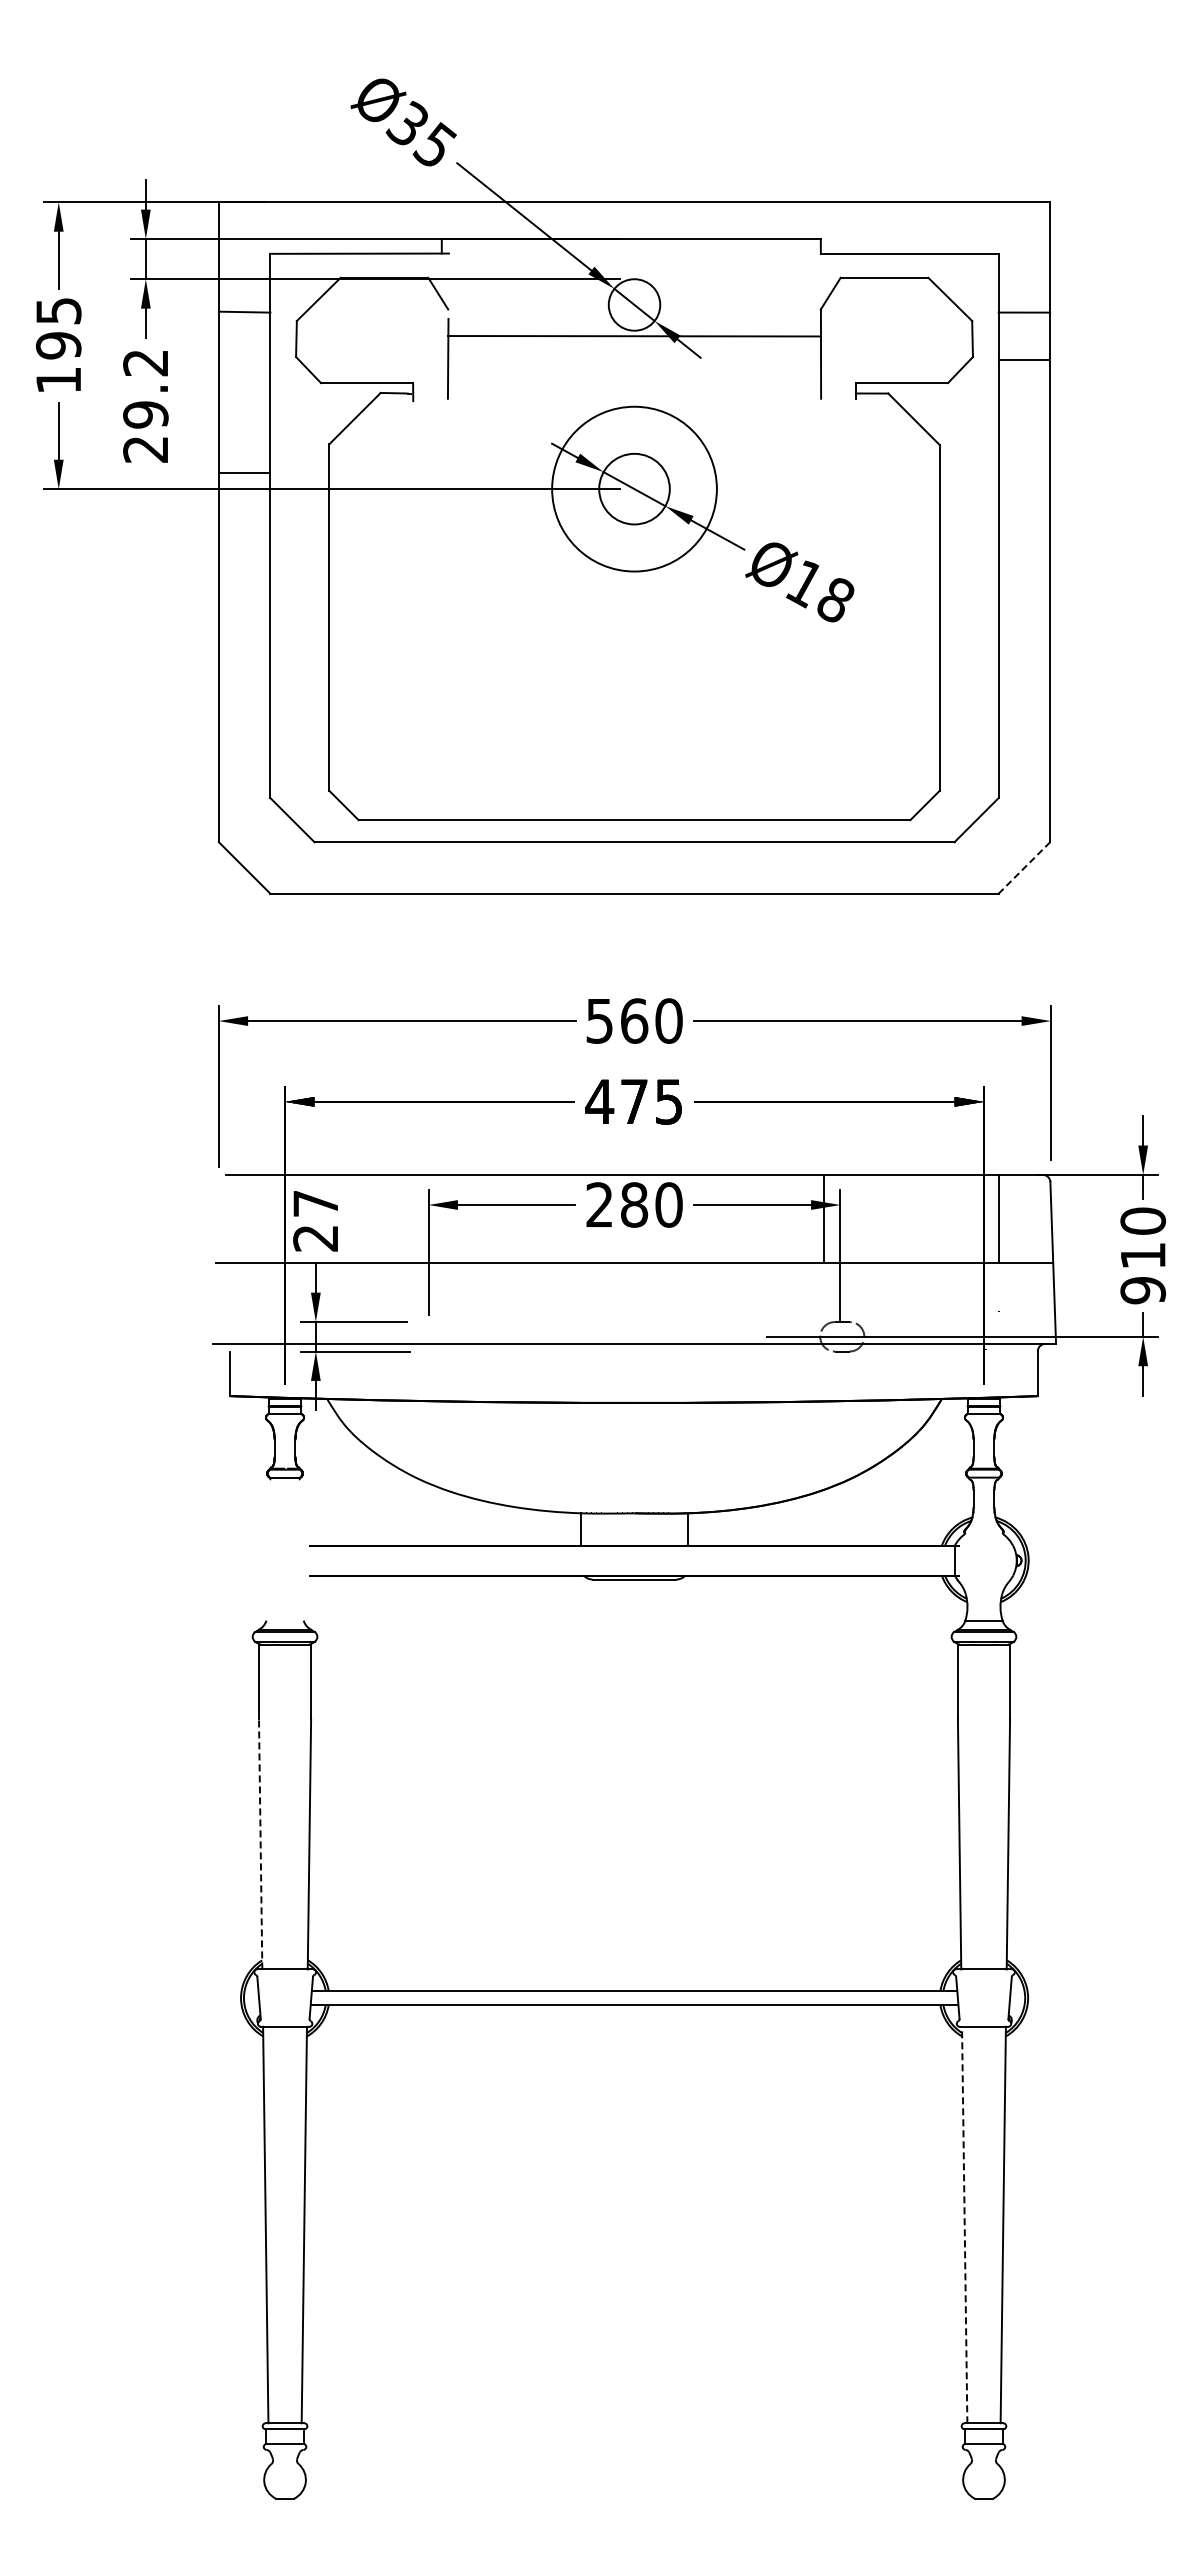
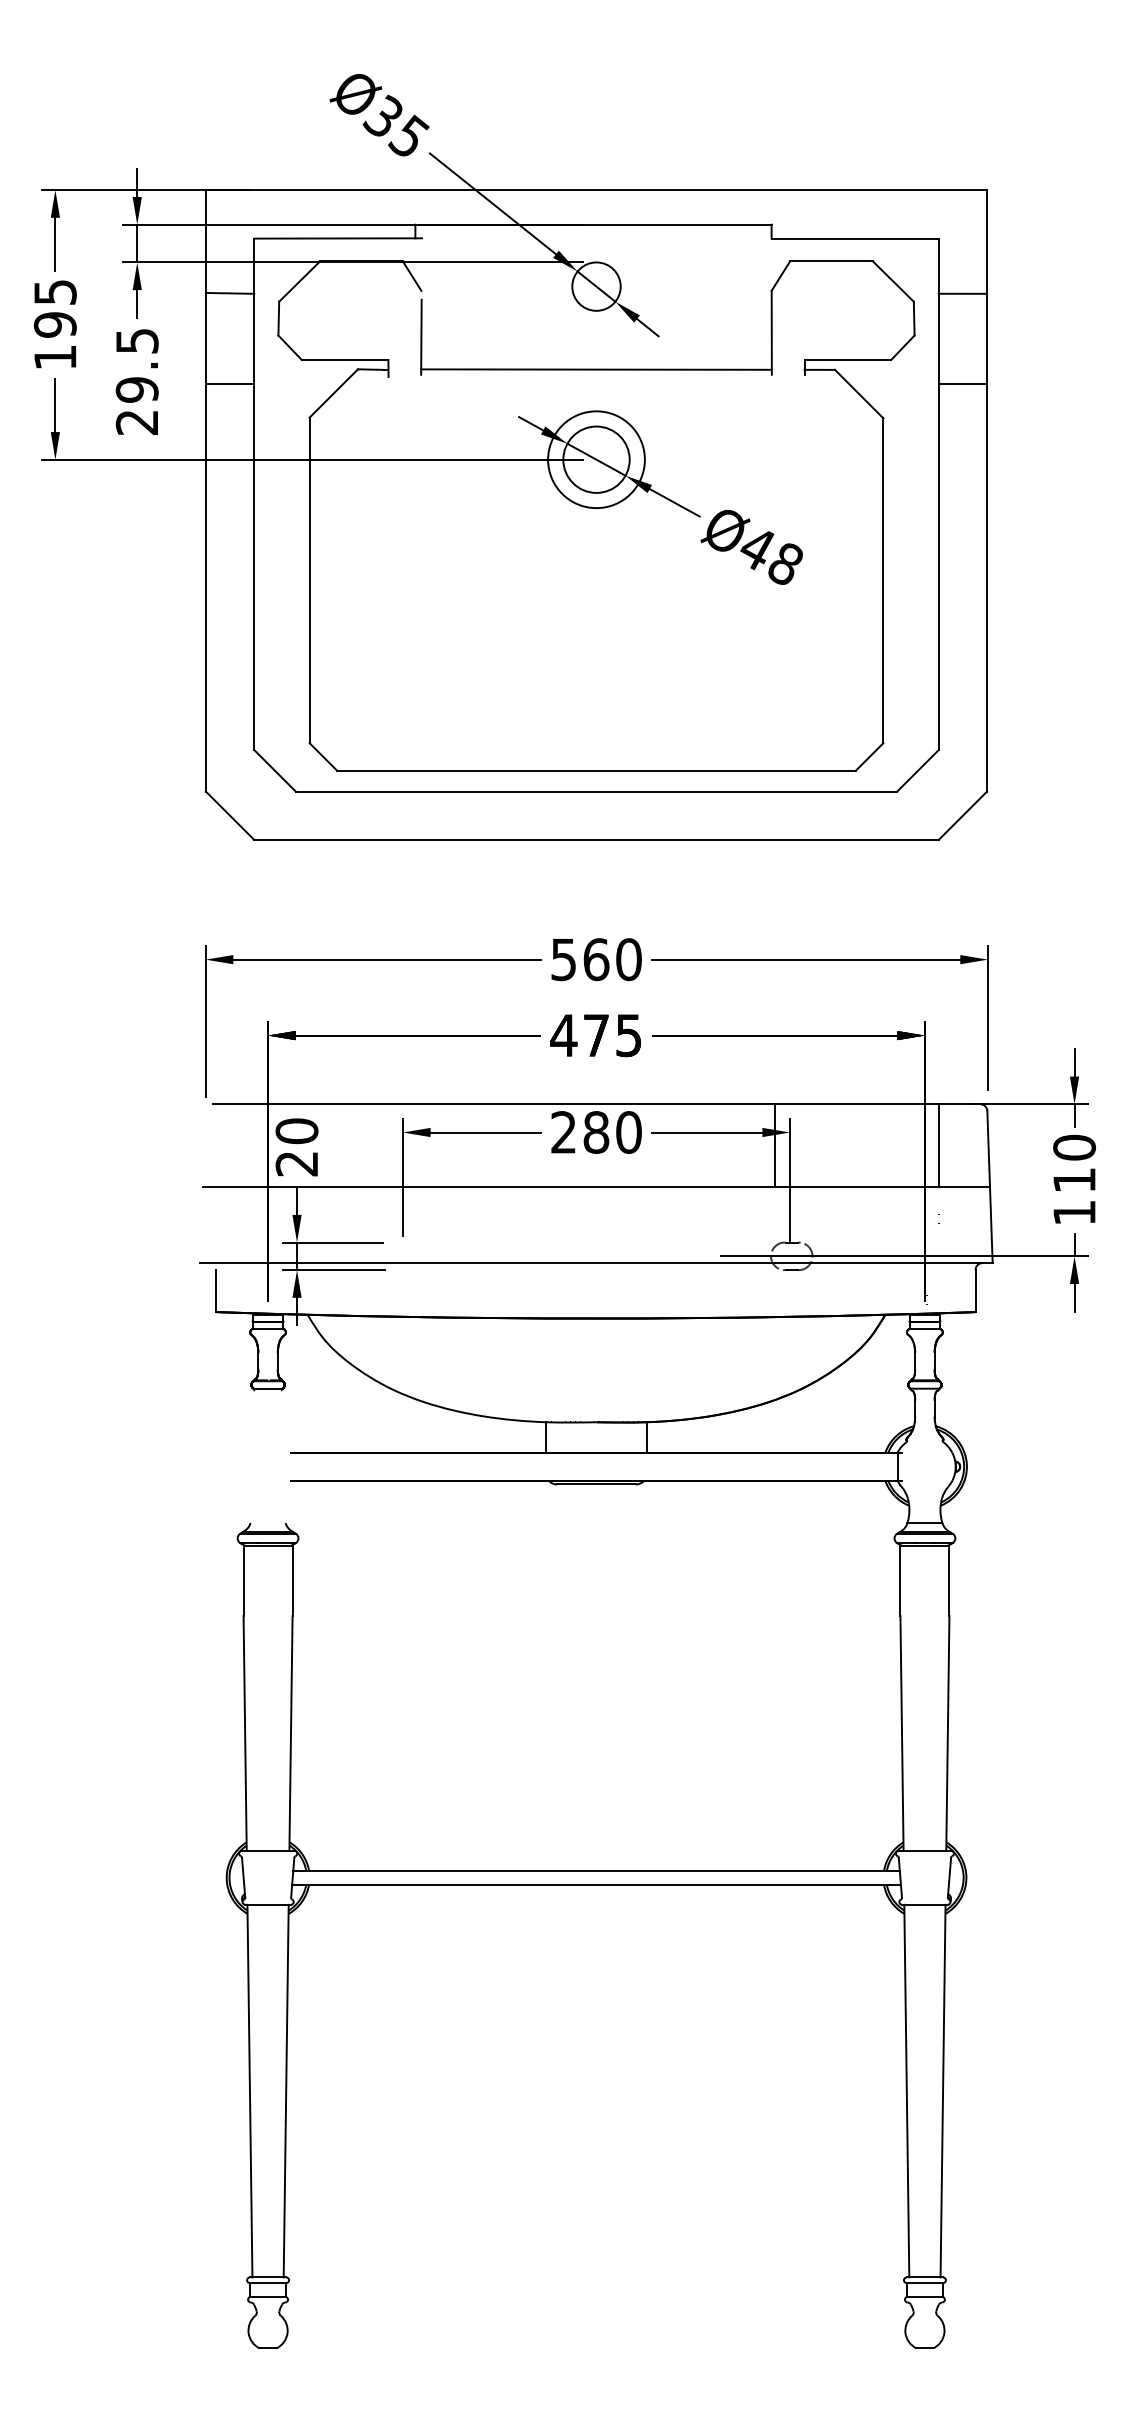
line: (634, 336) -> (596, 369), moved
line: (1024, 360) -> (963, 383), moved
text: (145, 363) -> (136, 341), 29.2 -> 29.5
line: (244, 473) -> (229, 383), moved
circle: (634, 488) -> (596, 459), size x0.62
text: (804, 584) -> (756, 549), Ø18 -> Ø48
line: (1024, 867) -> (963, 815), dashed -> solid
text: (315, 1203) -> (296, 1131), 27 -> 20
text: (1143, 1290) -> (1074, 1212), 910 -> 110
line: (260, 1843) -> (244, 1732), dashed -> solid
line: (964, 2224) -> (906, 2090), dashed -> solid

